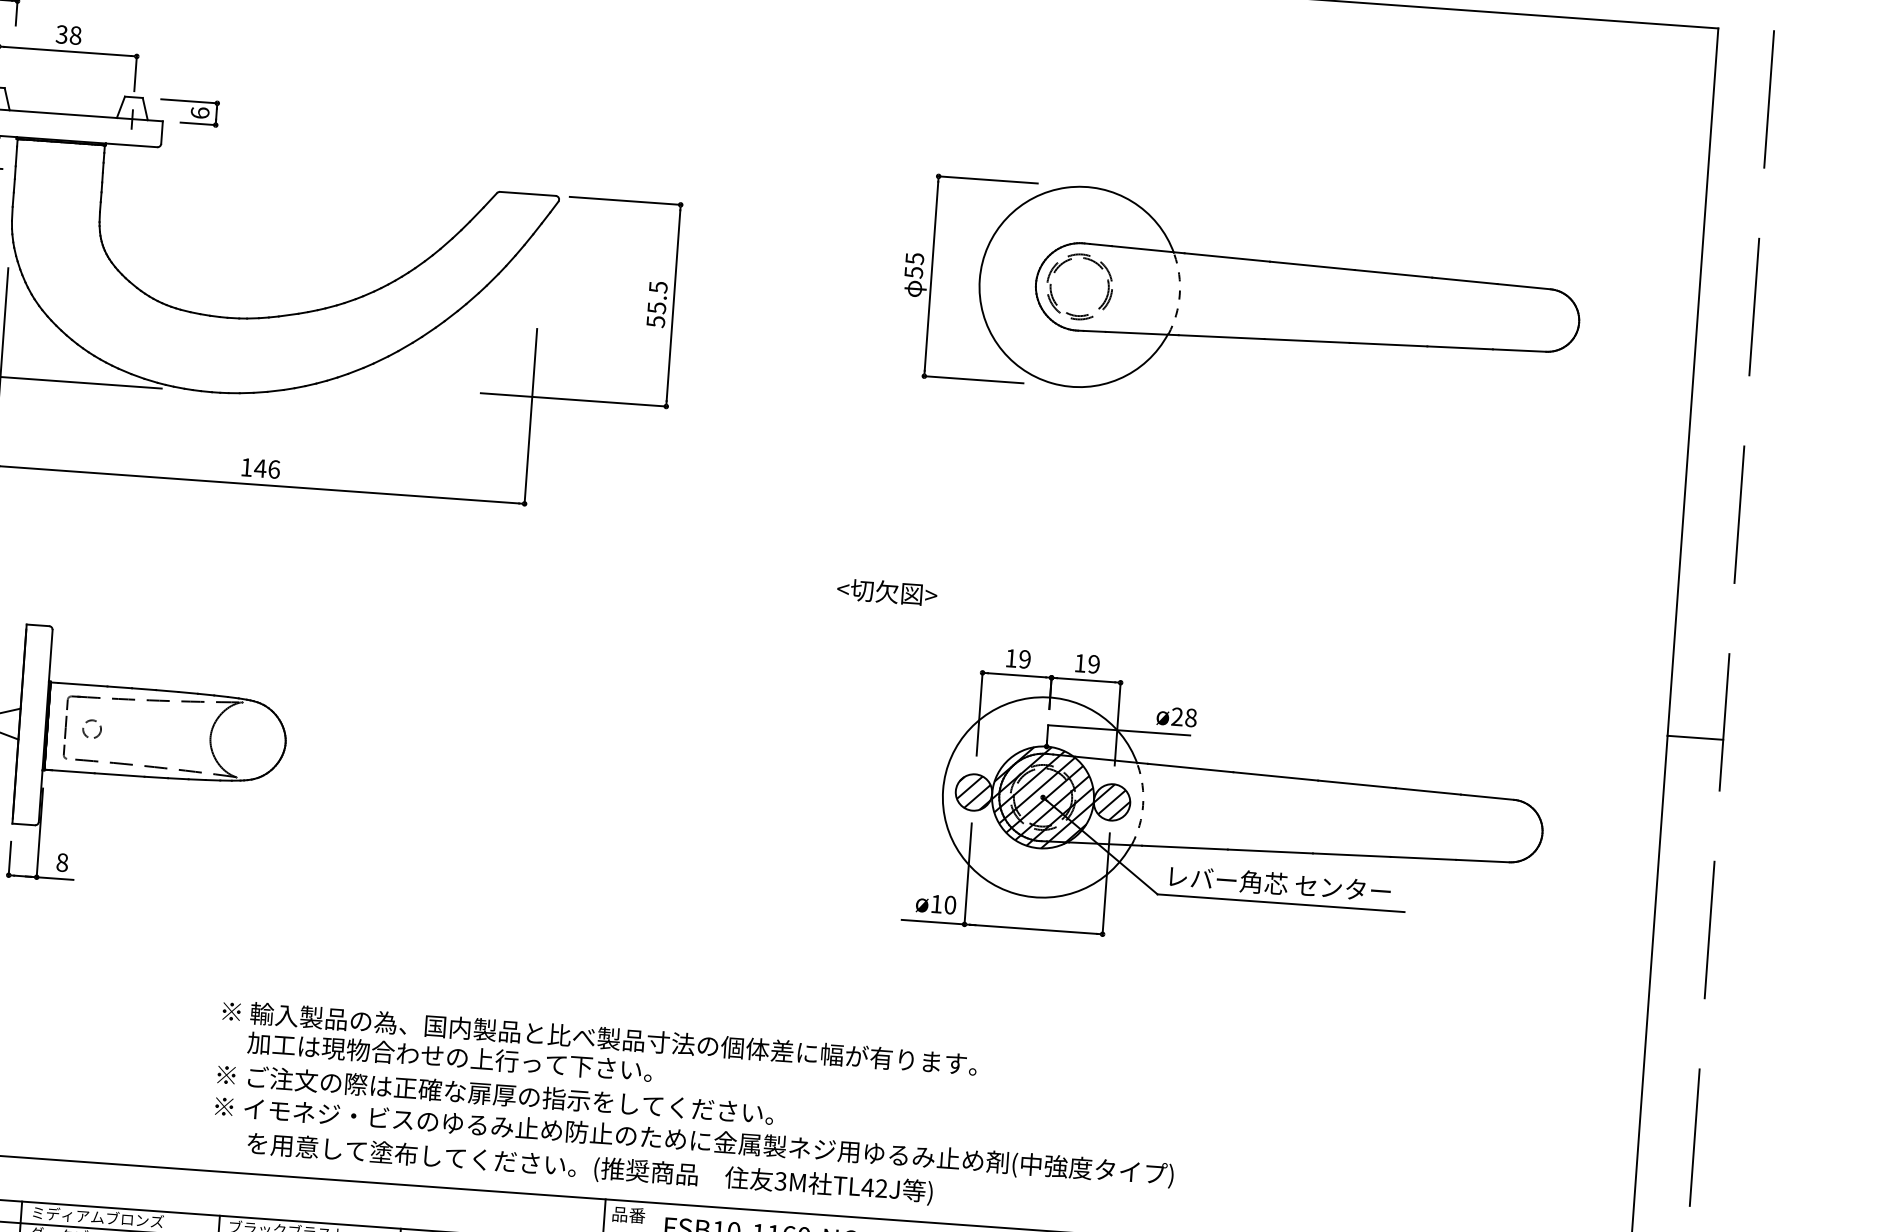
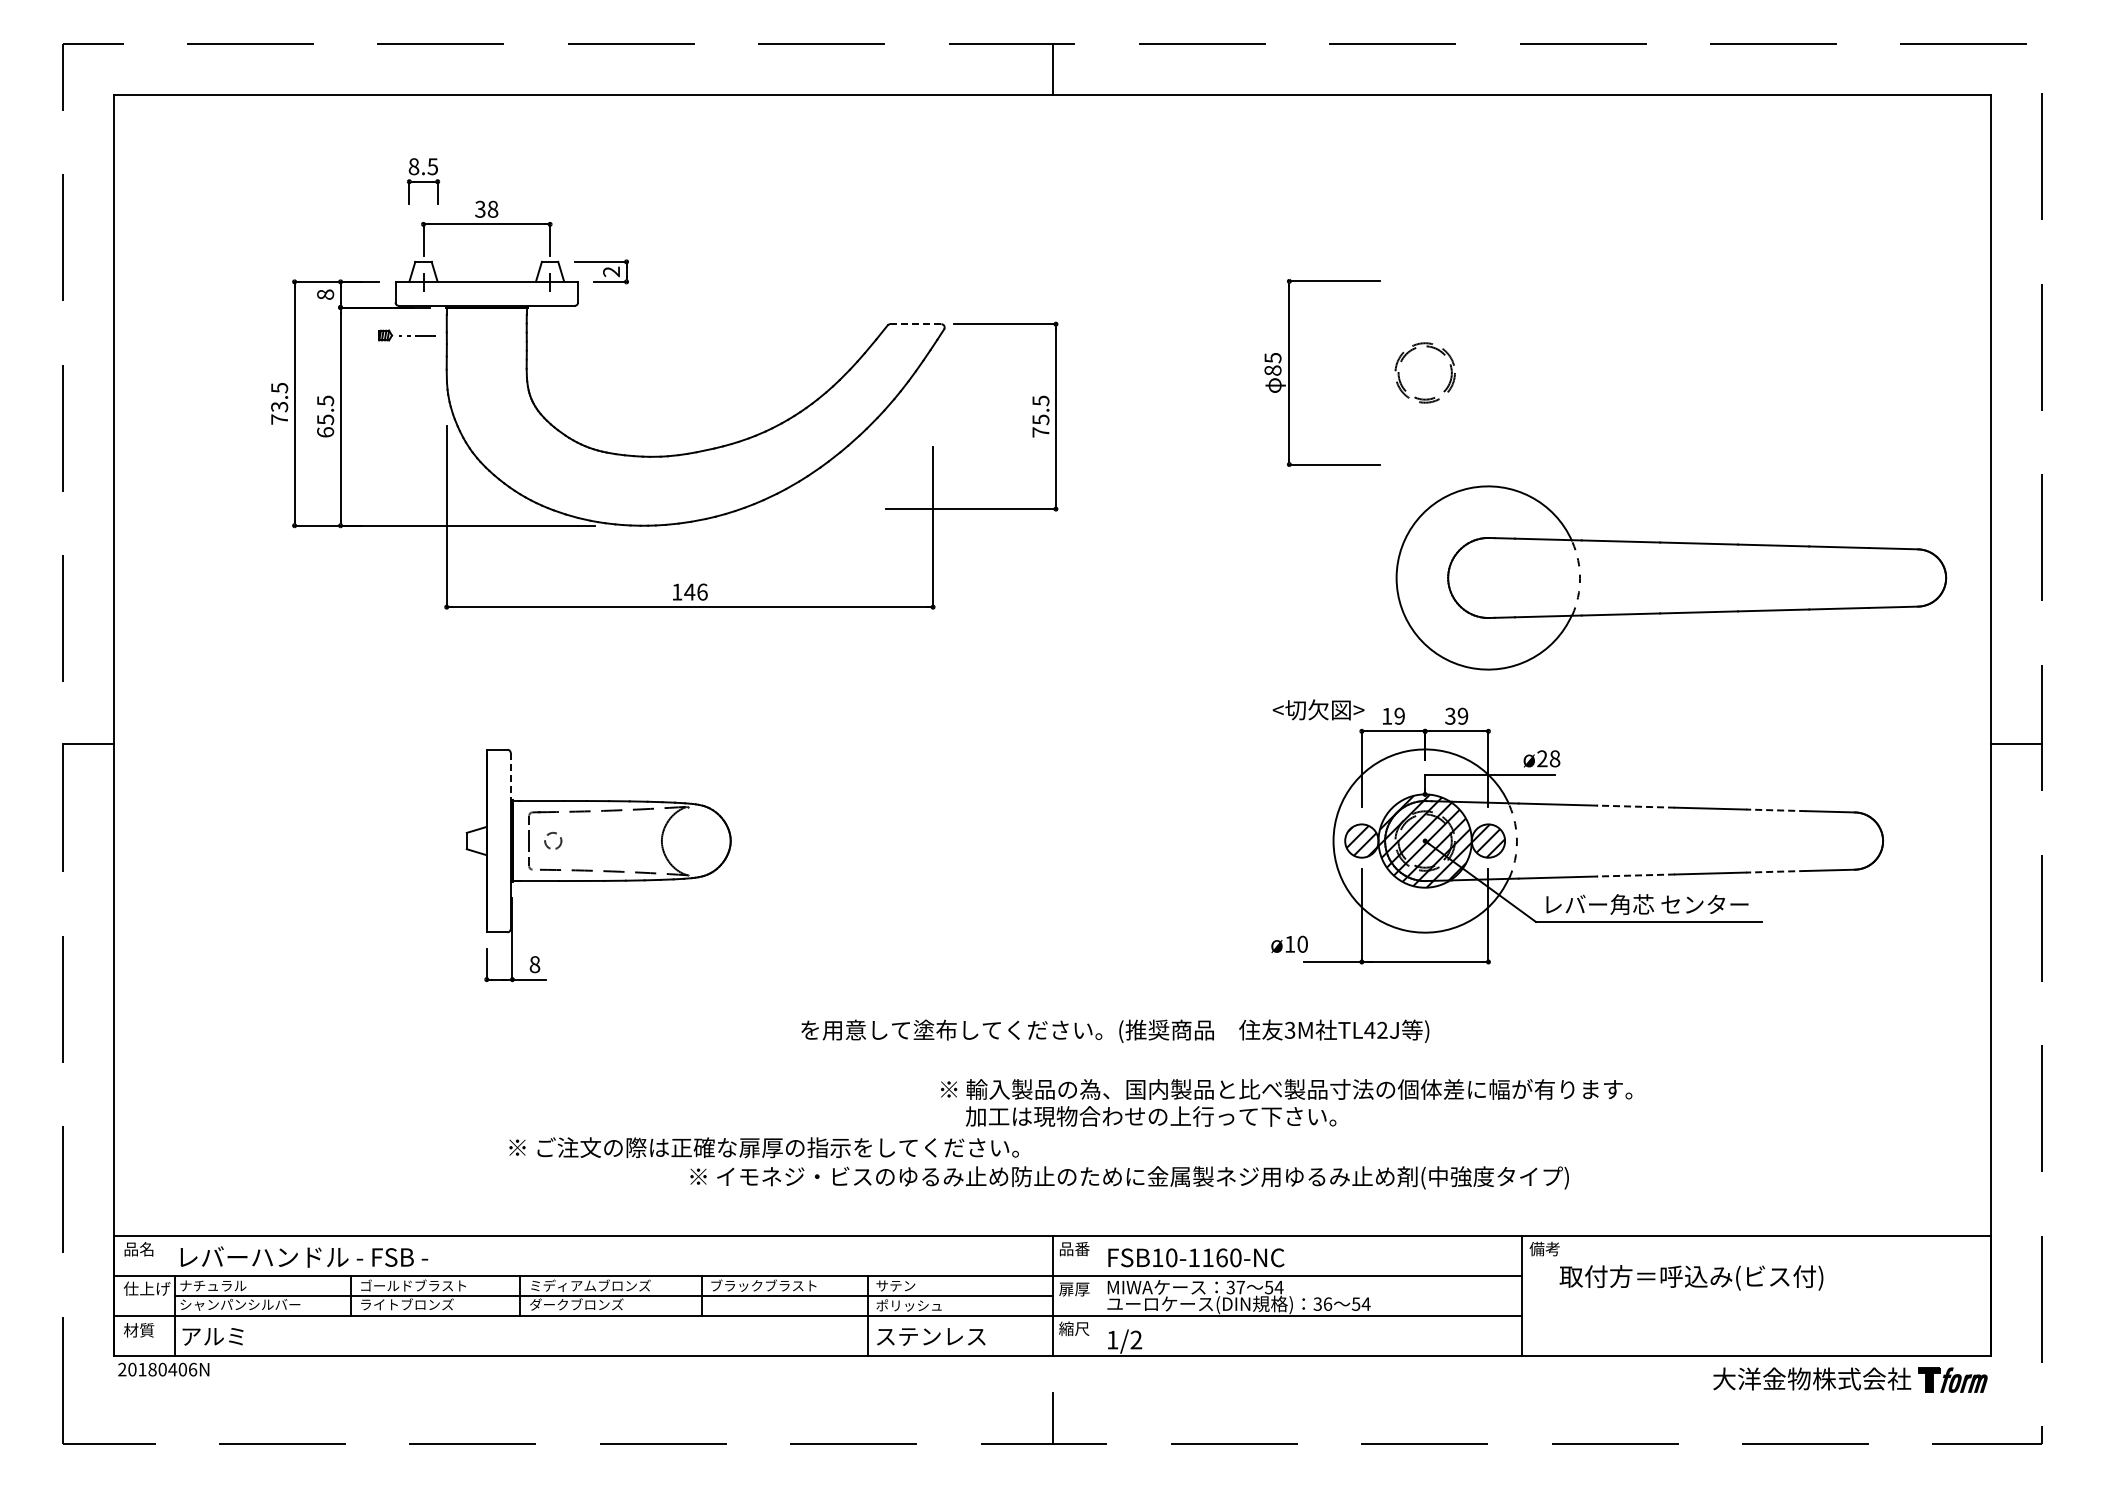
text: (200, 112) -> (611, 271), 6 -> 2
line: (527, 194) -> (915, 324), solid -> dashed
text: (913, 272) -> (1272, 370), 55 -> 85
part: (1279, 300) -> (1671, 577), moved
text: (655, 321) -> (1040, 432), 55.5 -> 75.5
text: (887, 591) -> (1318, 709), moved
line: (50, 655) -> (510, 776), solid -> dashed
text: (1080, 662) -> (1450, 715), 19 -> 39
line: (1276, 776) -> (1636, 806), solid -> dashed
line: (1428, 791) -> (1776, 810), solid -> dashed
line: (1270, 851) -> (1636, 875), solid -> dashed
line: (1423, 858) -> (1776, 871), solid -> dashed
text: (936, 903) -> (1289, 943), moved
text: (598, 1052) -> (1286, 1102), moved
text: (494, 1094) -> (763, 1147), moved
text: (590, 1167) -> (1115, 1030), moved

